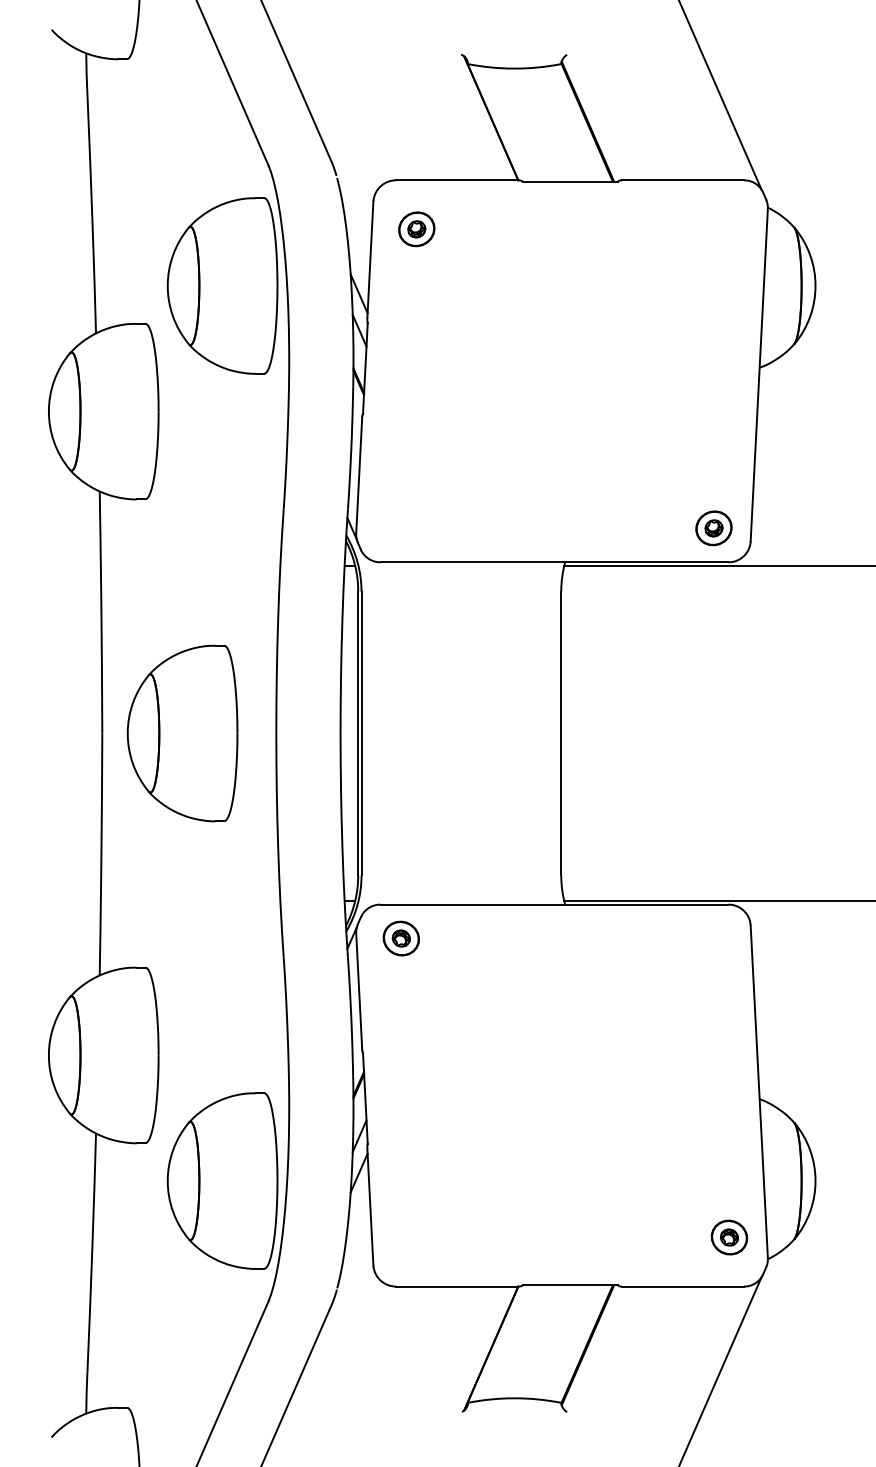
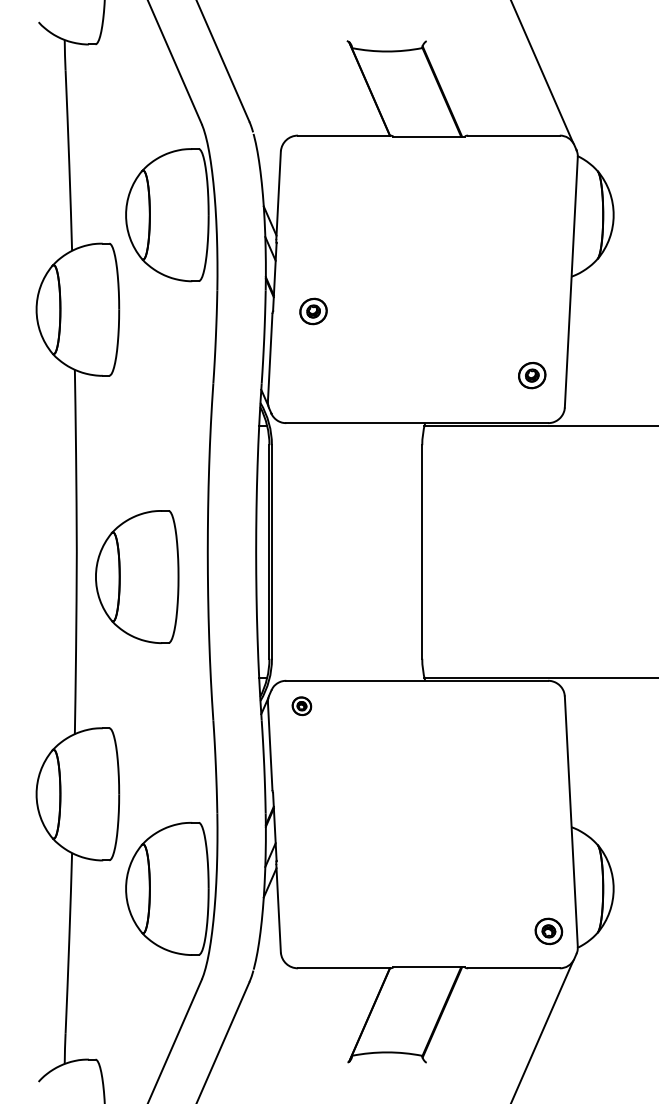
part: (416, 229) -> (313, 311), moved
part: (714, 528) -> (532, 375), moved
part: (182, 732) -> (137, 576), moved
part: (400, 937) -> (301, 705), size x0.7

